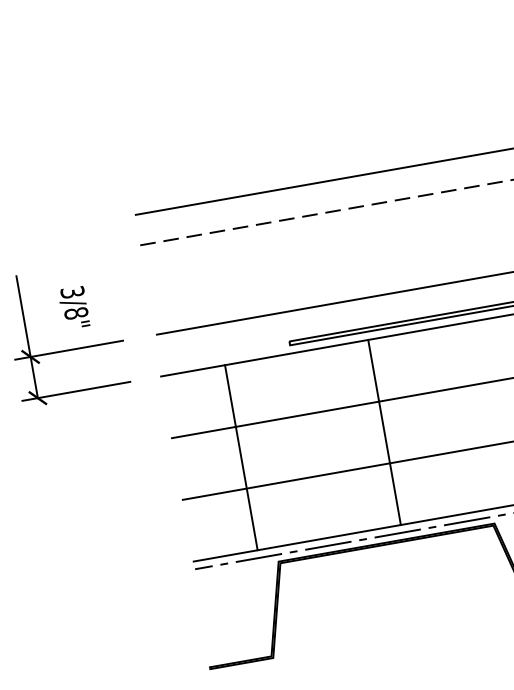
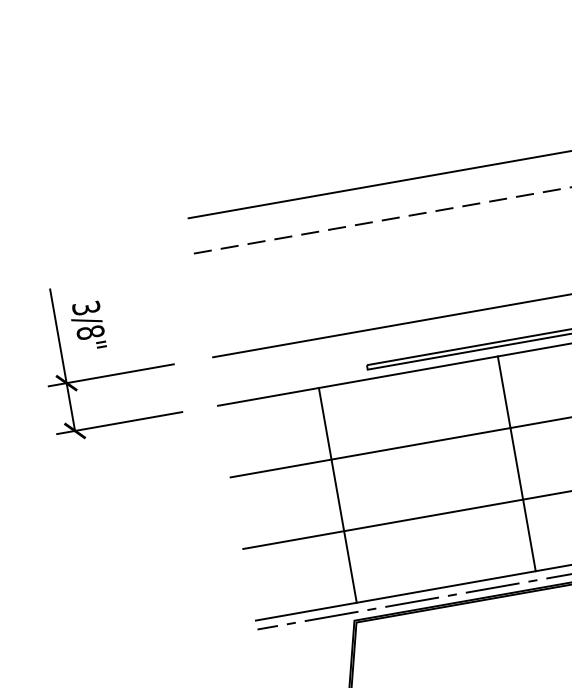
text: (74, 306) -> (88, 324), moved
line: (384, 432) -> (516, 463), moved
line: (241, 457) -> (338, 495), moved

